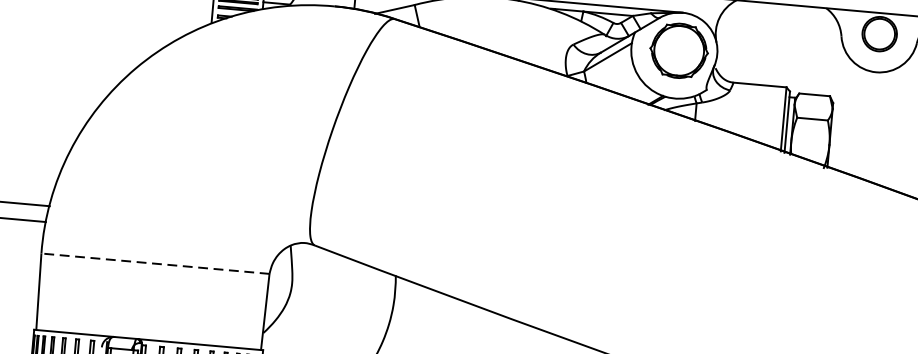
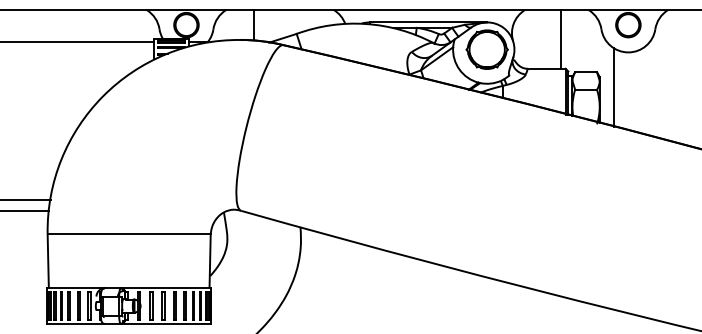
line: (782, 45) -> (560, 39), added
line: (852, 119) -> (614, 87), added
line: (155, 263) -> (129, 233), dashed -> solid

